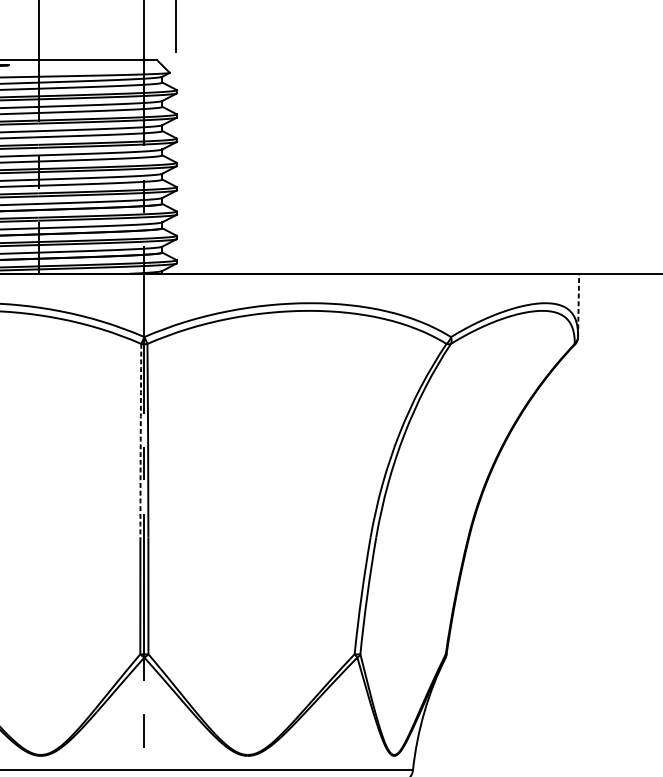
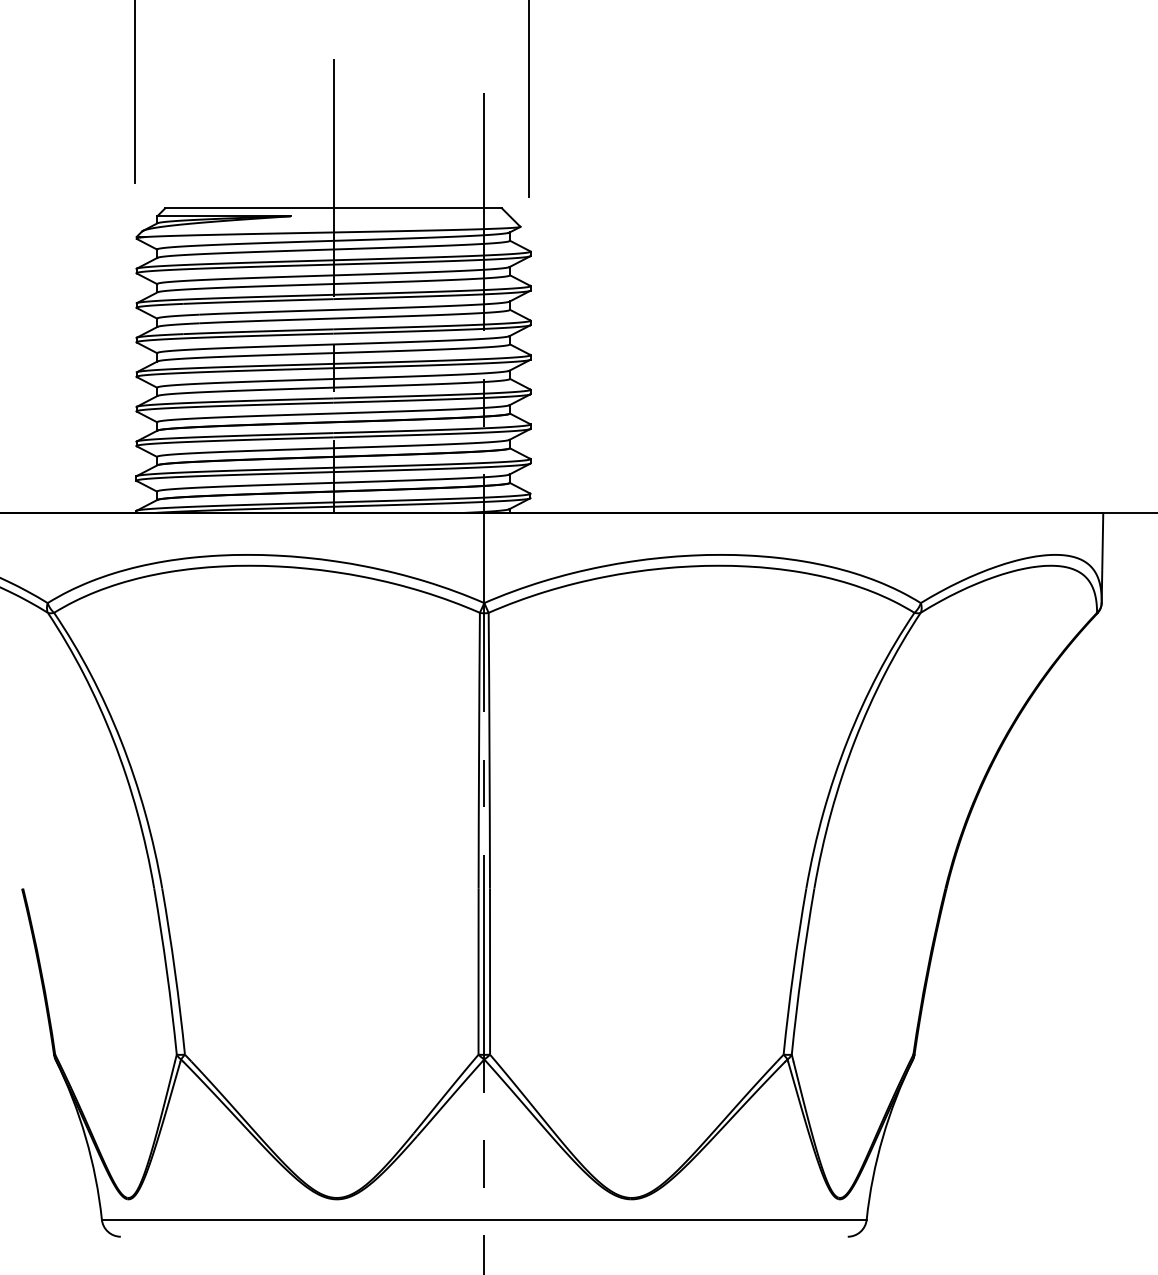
line: (578, 305) -> (1102, 557), dashed -> solid
arc: (141, 440) -> (479, 750), dashed -> solid

